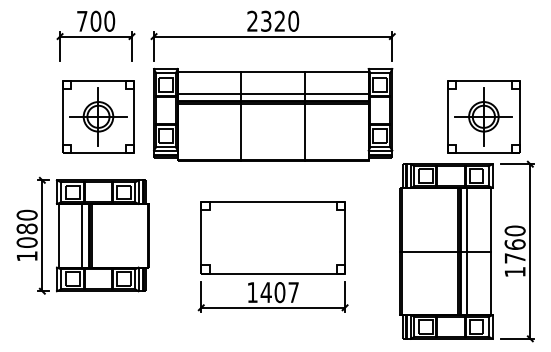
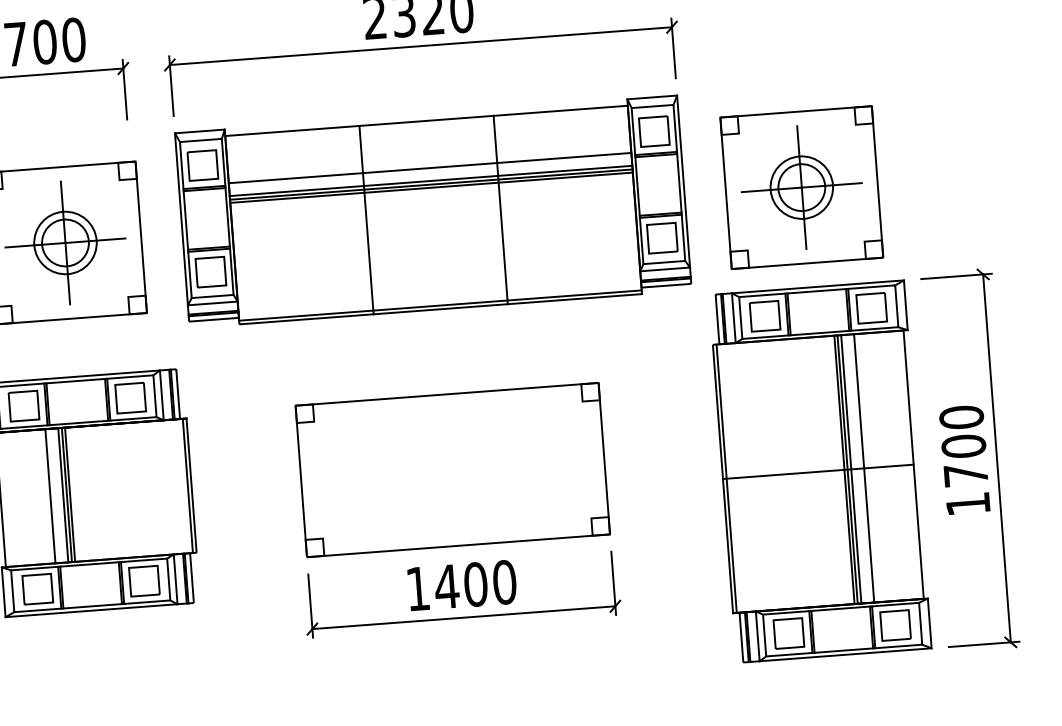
part: (483, 116) -> (800, 186), moved
text: (514, 244) -> (962, 446), 1760 -> 1700
text: (293, 292) -> (504, 582), 1407 -> 1400

